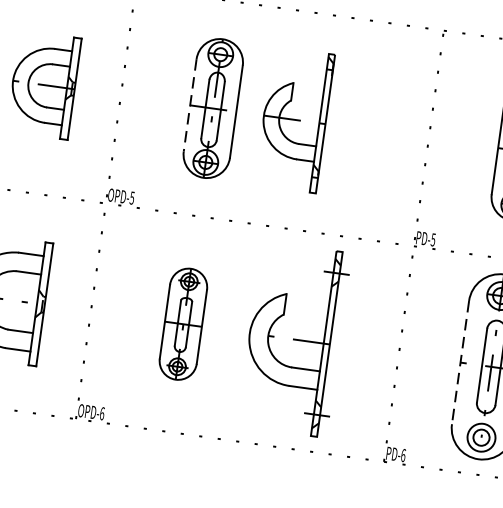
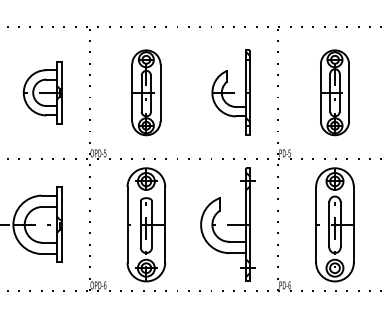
line: (190, 106) -> (132, 93), dashed -> solid
part: (293, 119) -> (230, 92), moved
part: (183, 323) -> (146, 224), size x1.67
part: (293, 338) -> (227, 224), moved
line: (461, 362) -> (316, 224), dashed -> solid

